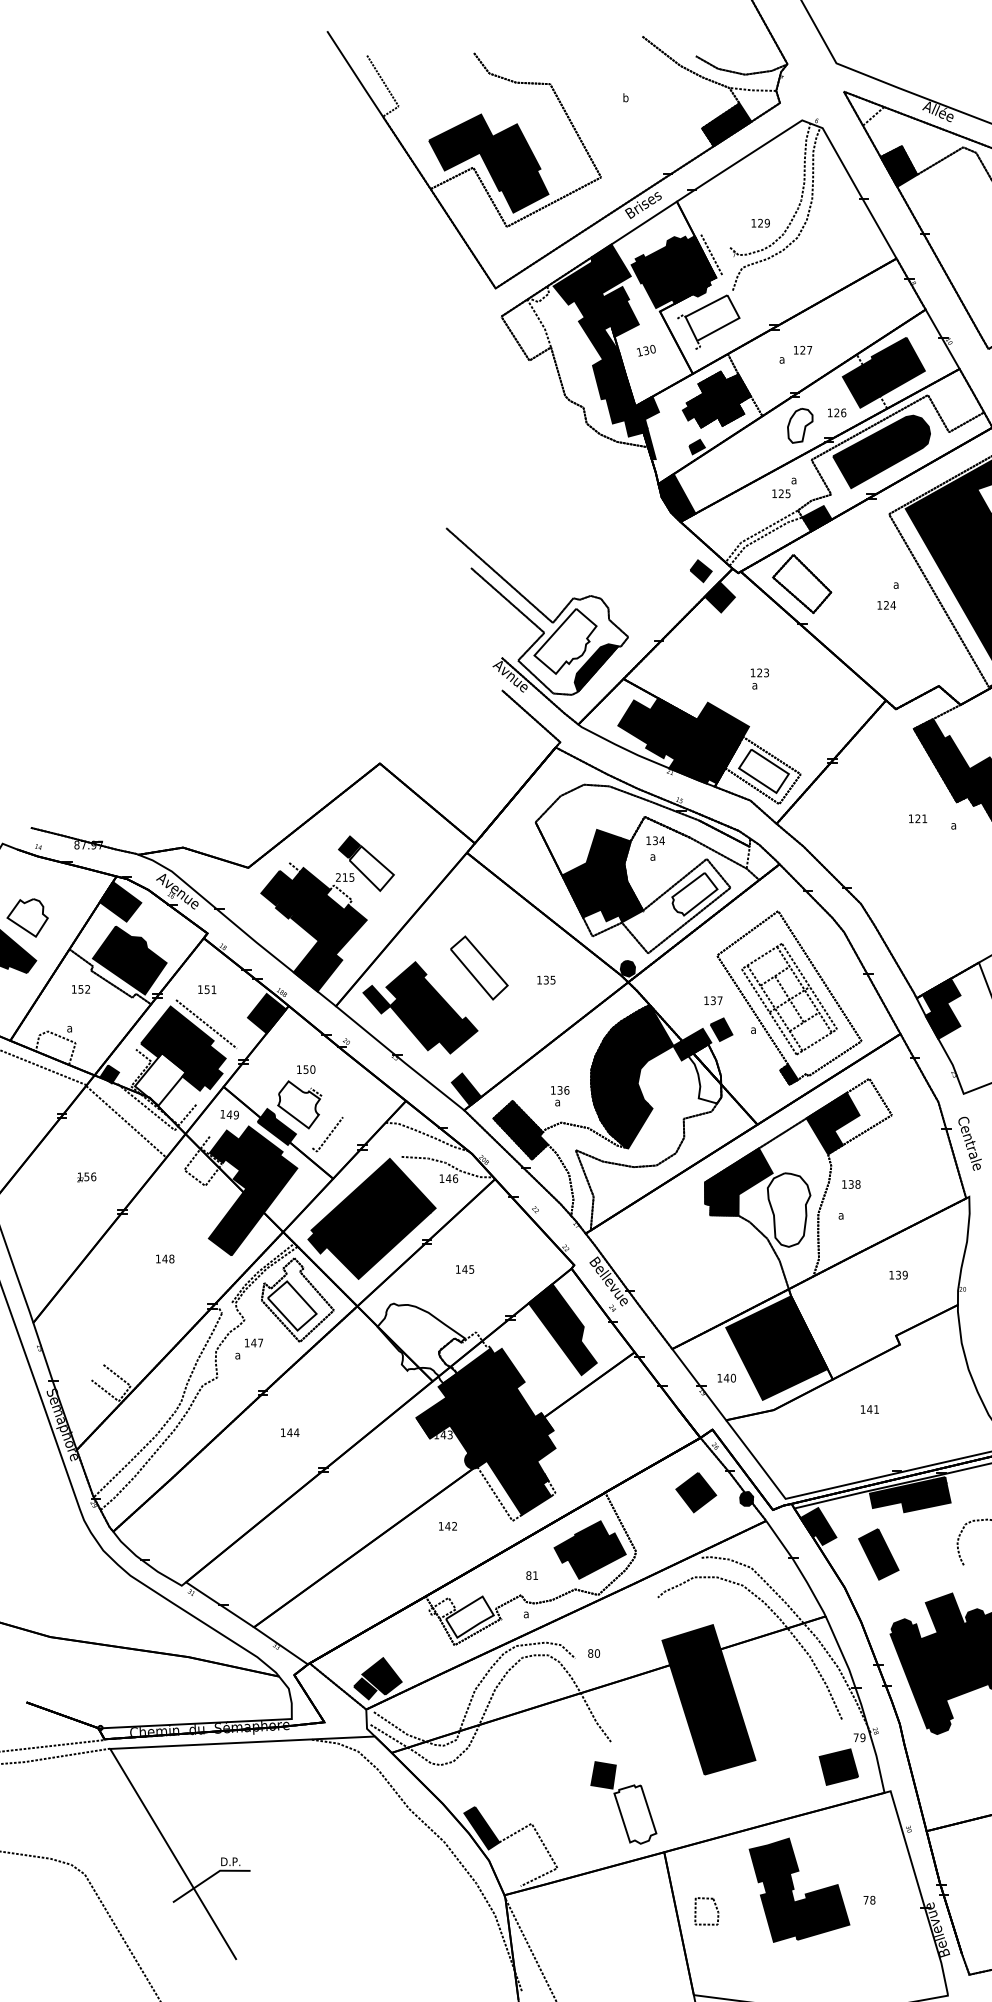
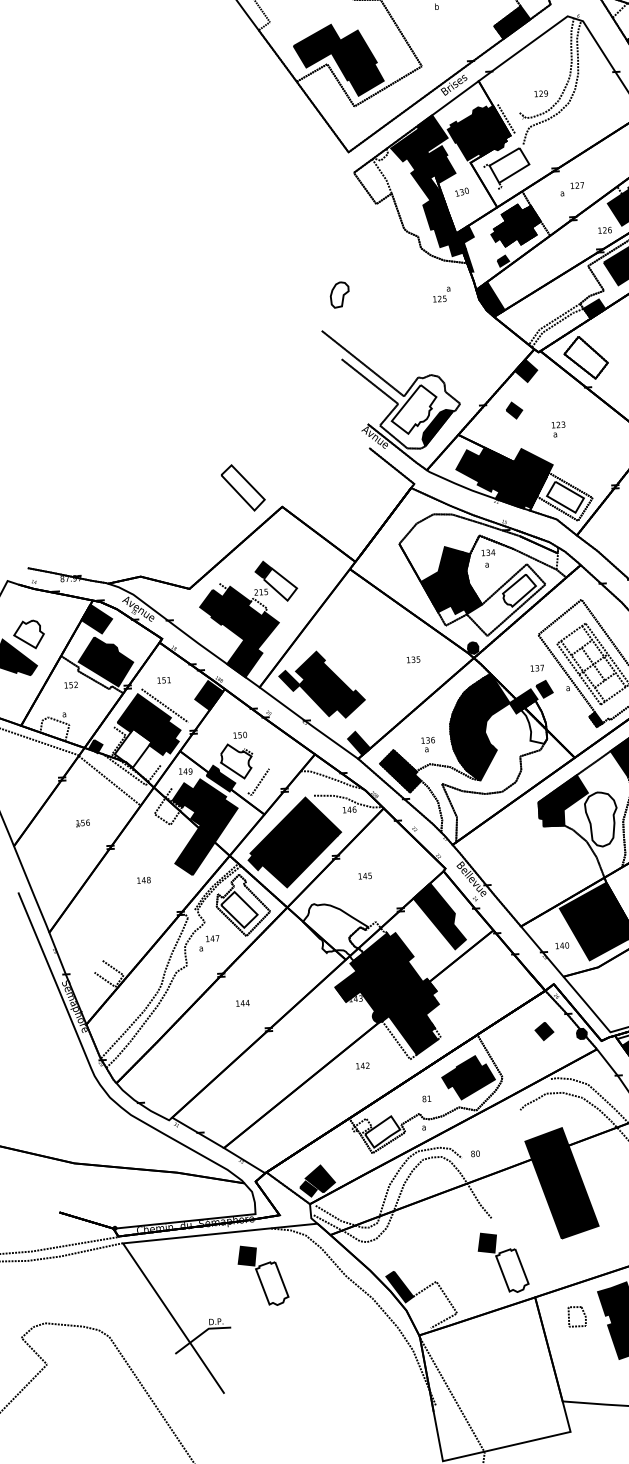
part: (800, 425) -> (339, 294), moved
text: (784, 487) -> (441, 294), moved
part: (701, 571) -> (514, 410), moved
part: (479, 967) -> (243, 487), moved
part: (696, 1492) -> (544, 1031), size x0.6
part: (297, 1802) -> (263, 1275), added
part: (715, 1907) -> (583, 1313), moved

